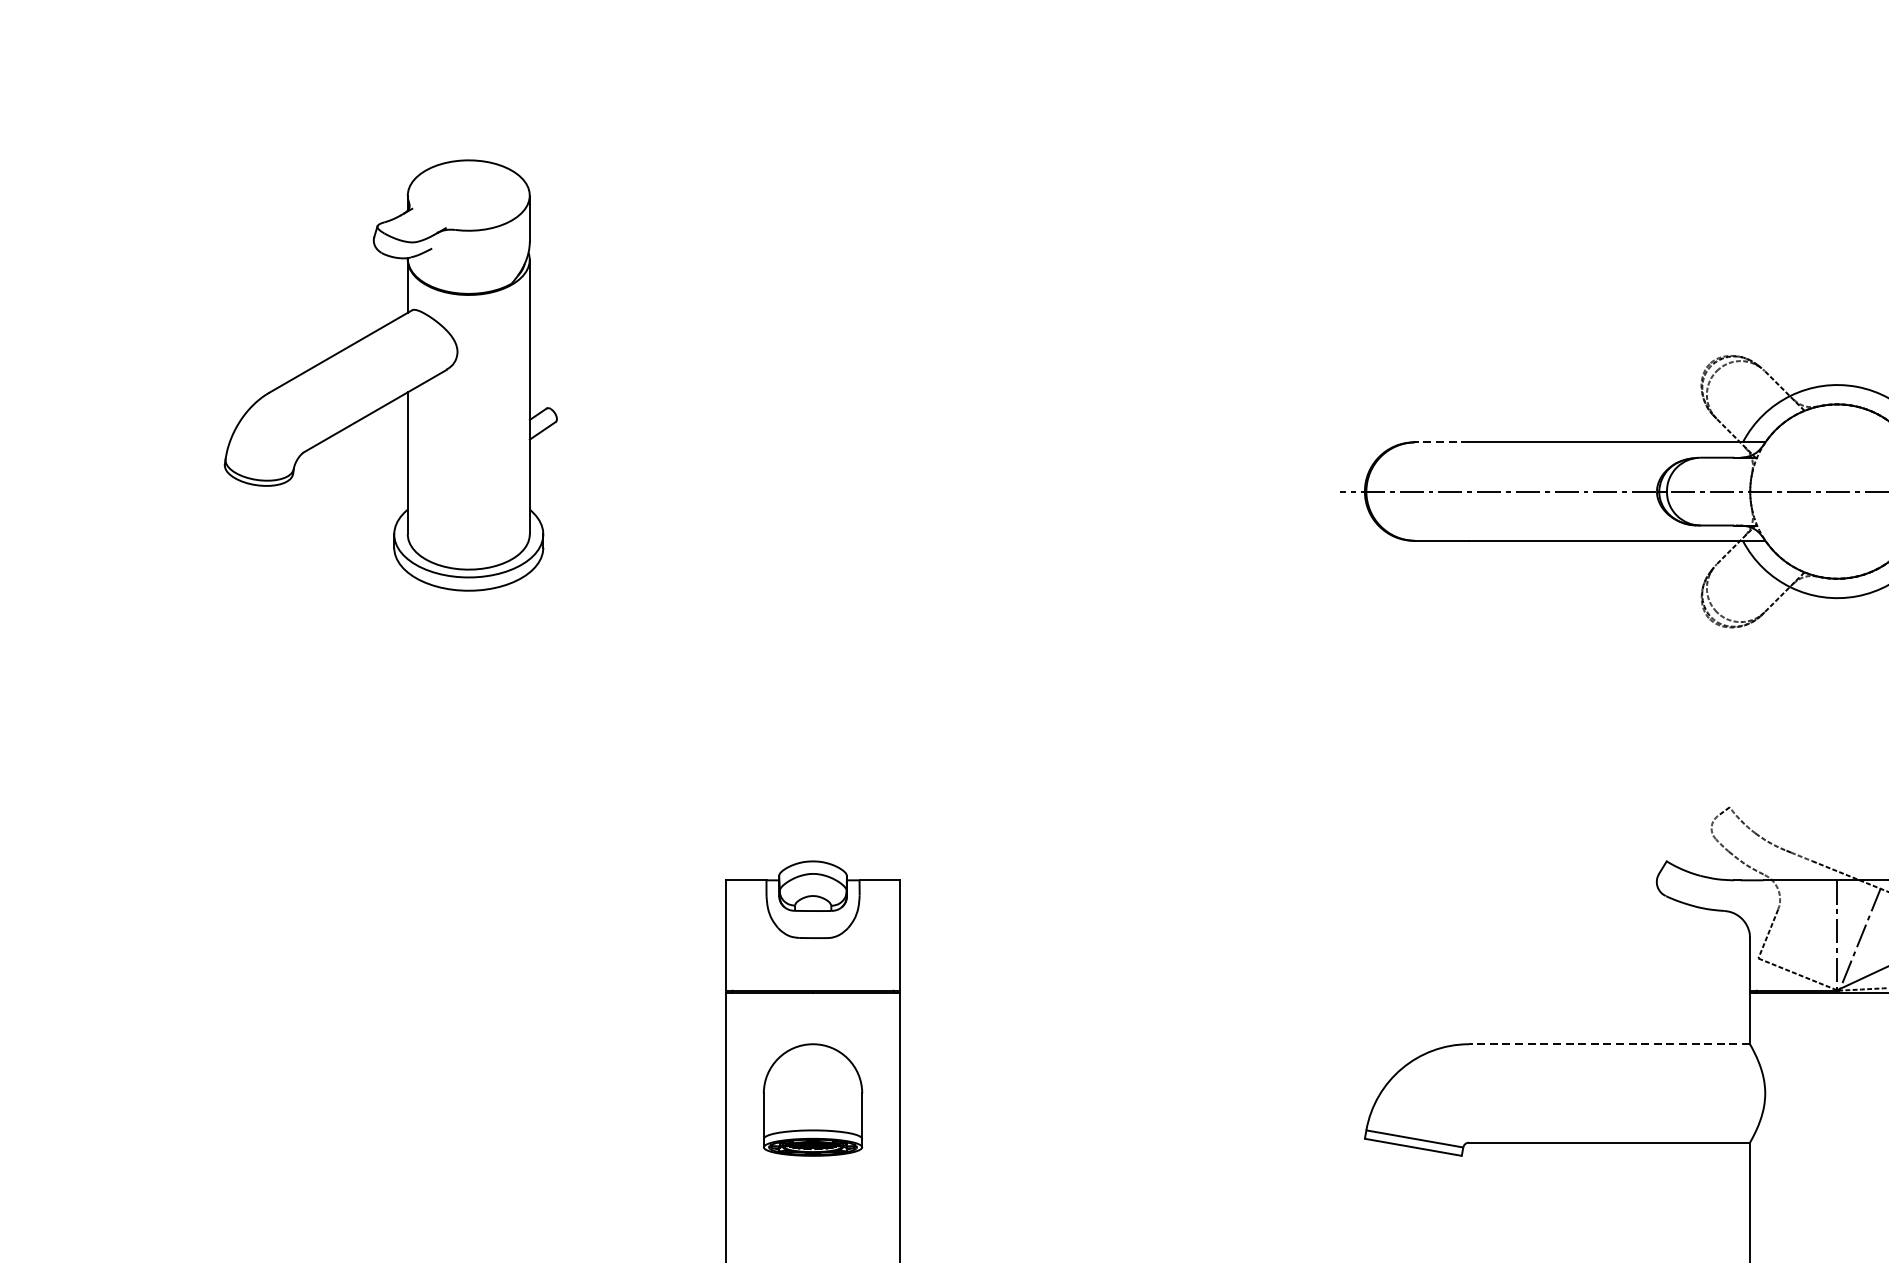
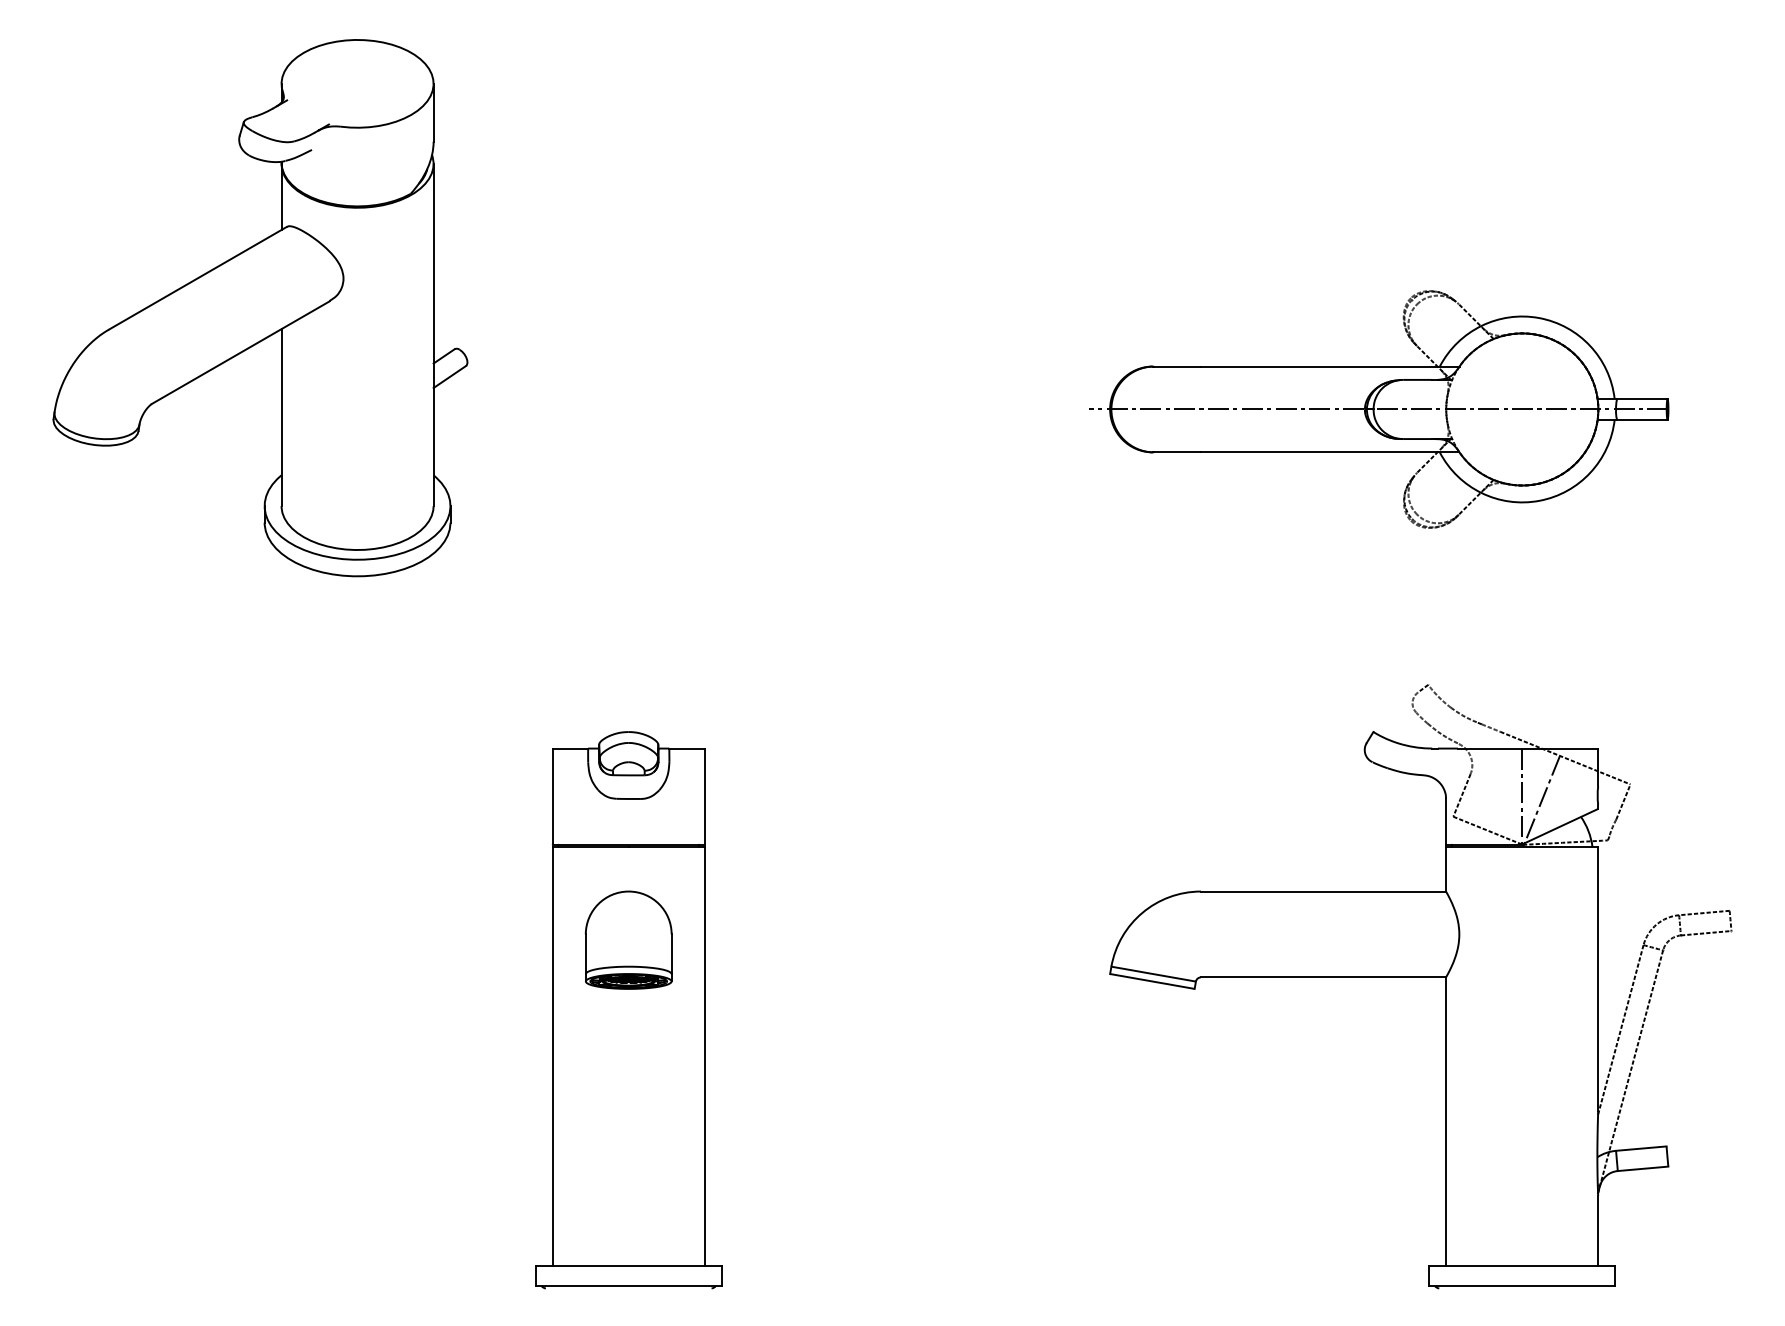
part: (390, 375) -> (260, 308), size x1.43
line: (1442, 442) -> (1177, 366), dashed -> solid
line: (1609, 1044) -> (1323, 891), dashed -> solid

